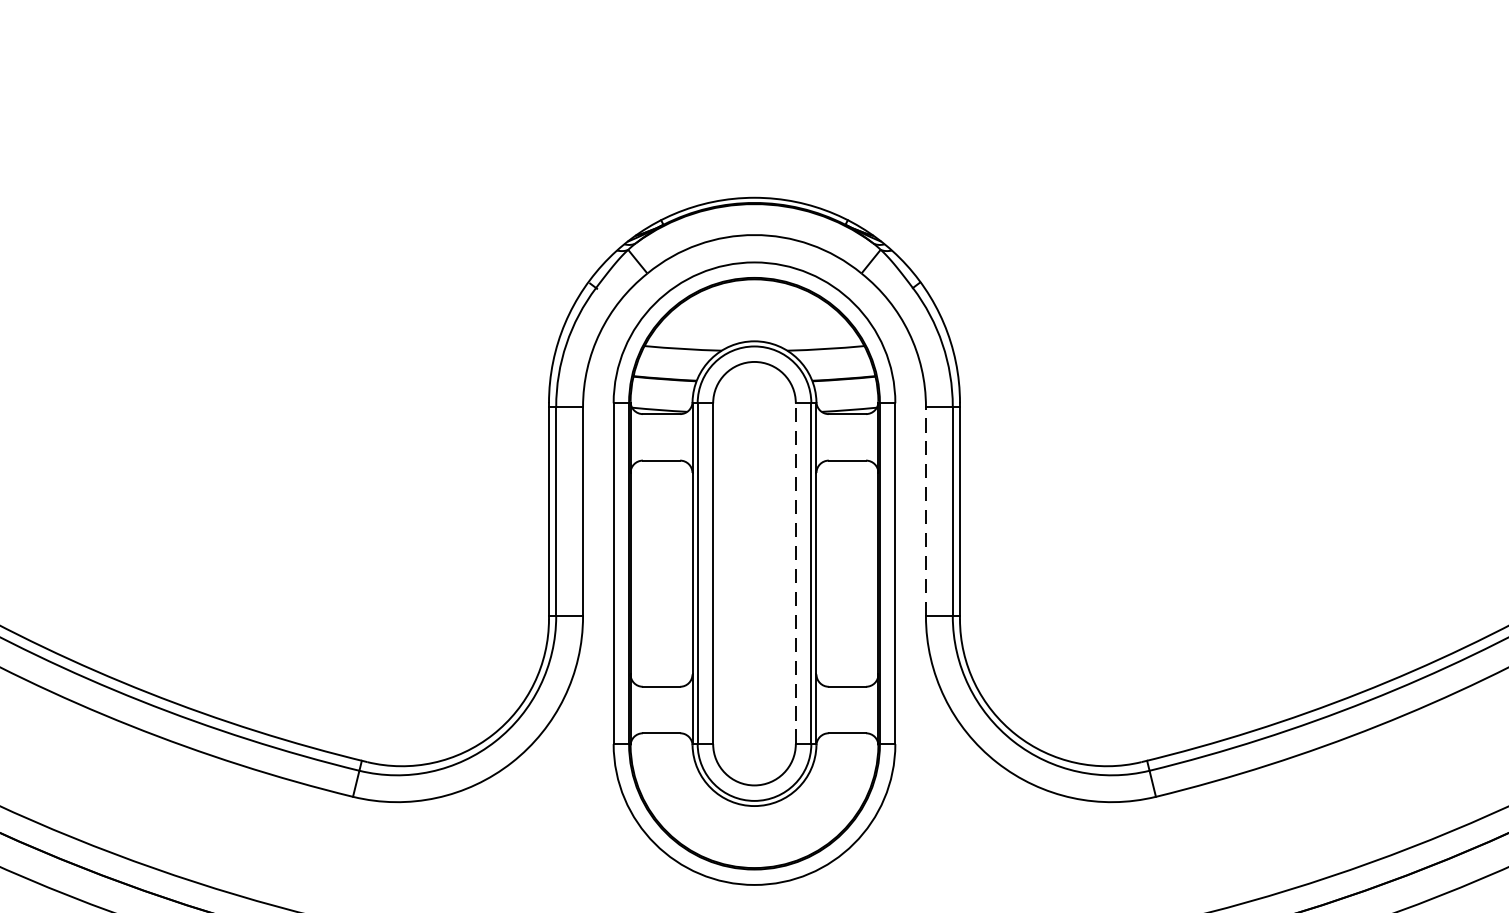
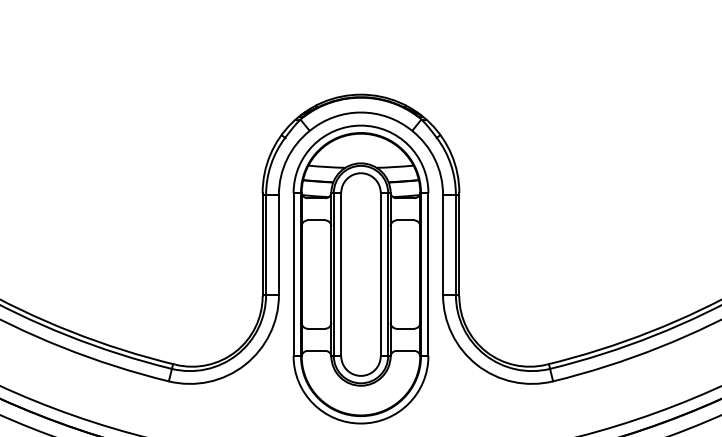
line: (926, 510) -> (443, 244), dashed -> solid
line: (795, 573) -> (380, 274), dashed -> solid

